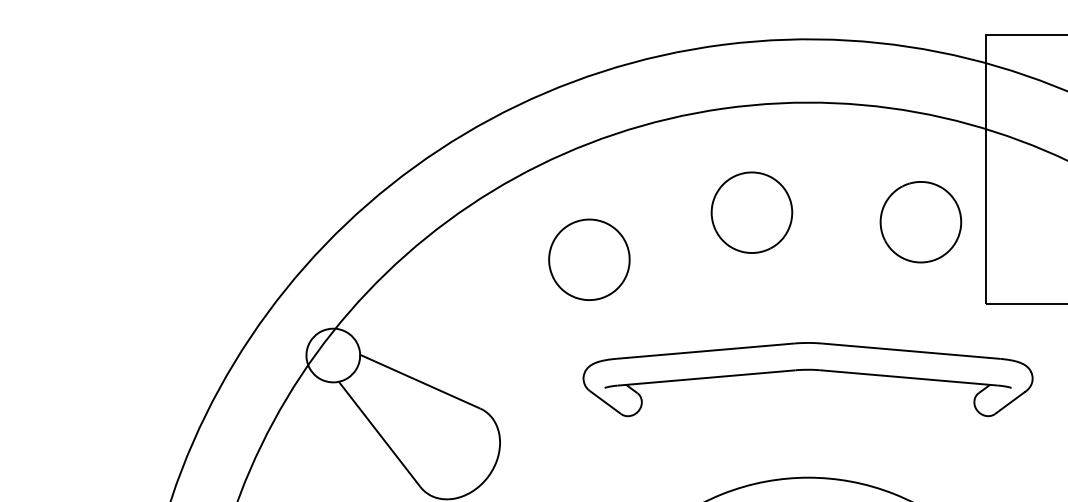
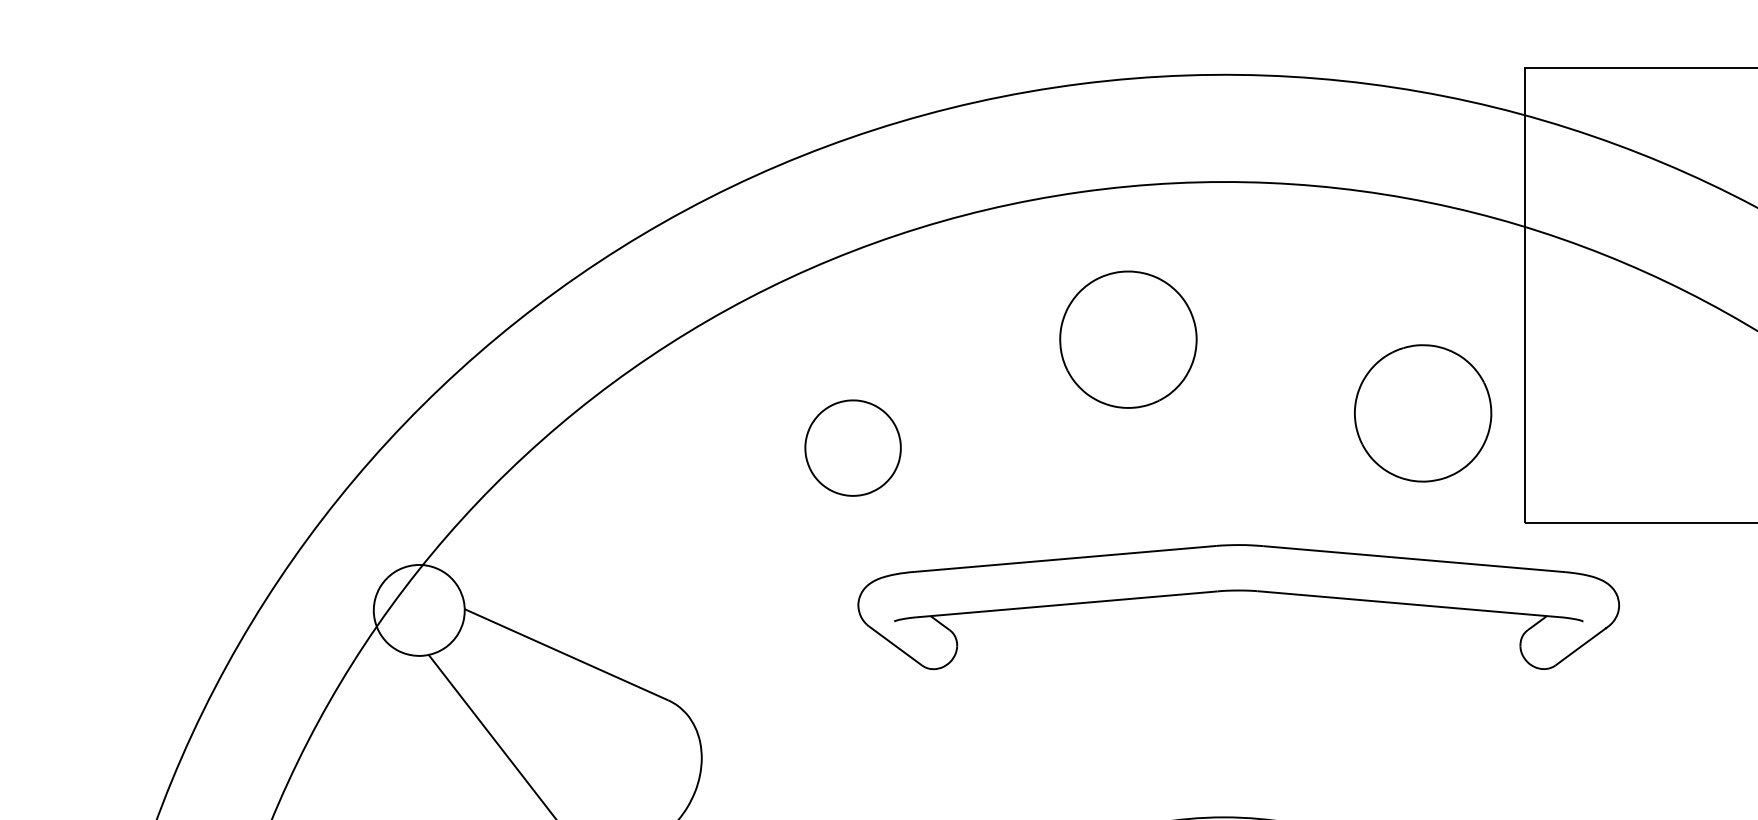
part: (751, 212) -> (1127, 339), moved
part: (920, 222) -> (1422, 413), moved
part: (589, 259) -> (853, 447), size x0.7
part: (807, 370) -> (1237, 591), moved

